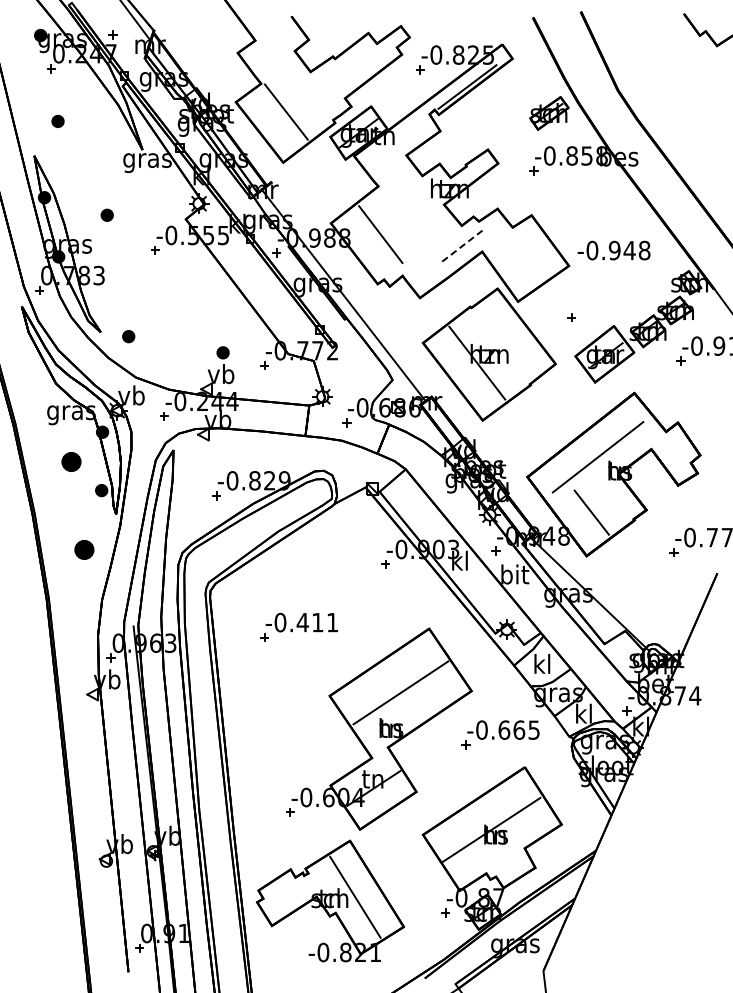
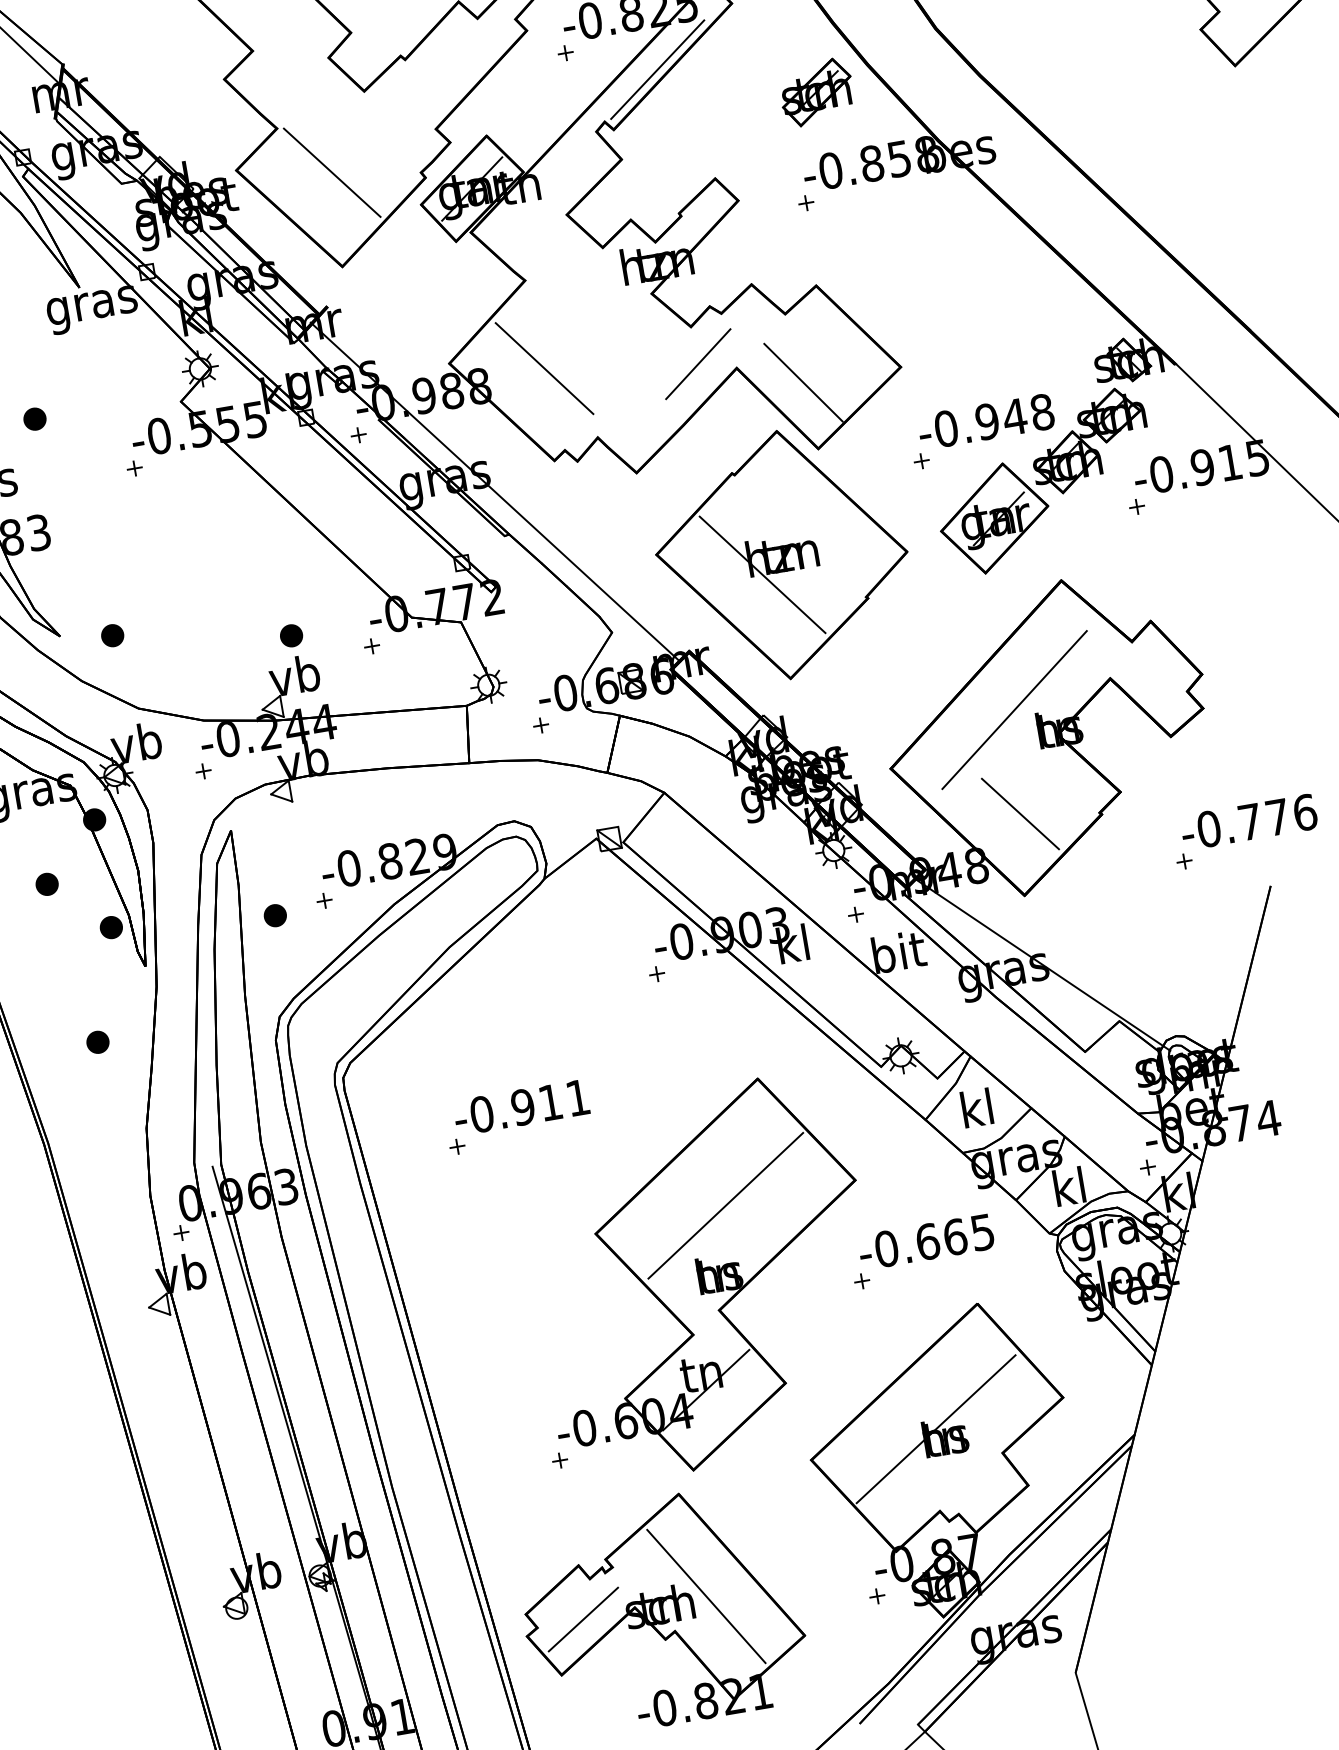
line: (462, 245) -> (698, 362), dashed -> solid
text: (613, 250) -> (985, 421), moved
line: (516, 265) -> (804, 382), added
part: (71, 461) -> (46, 883), size x0.62
part: (188, 498) -> (273, 914), added
part: (83, 549) -> (96, 1041), size x0.62
text: (302, 622) -> (522, 1107), -0.411 -> -0.911
line: (288, 898) -> (583, 1619), added

